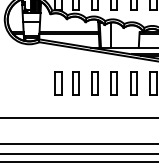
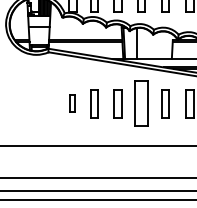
part: (58, 83) -> (72, 103), size x0.6
part: (114, 83) -> (141, 103), size x1.6

